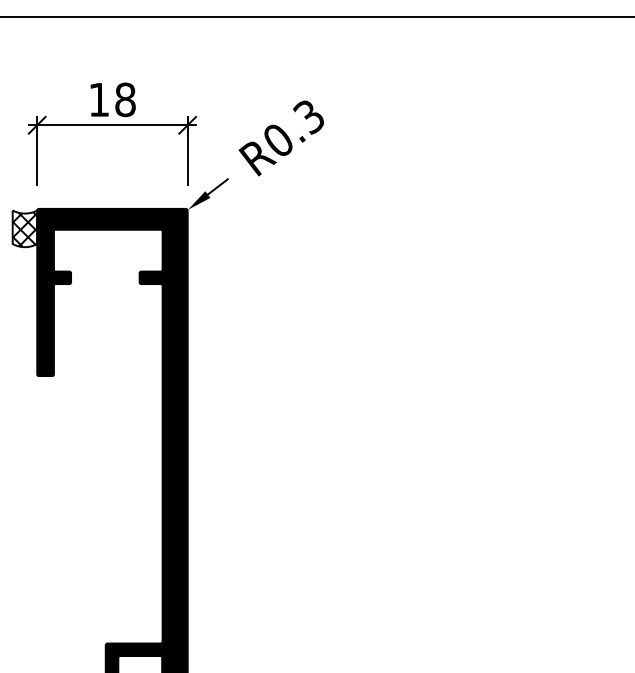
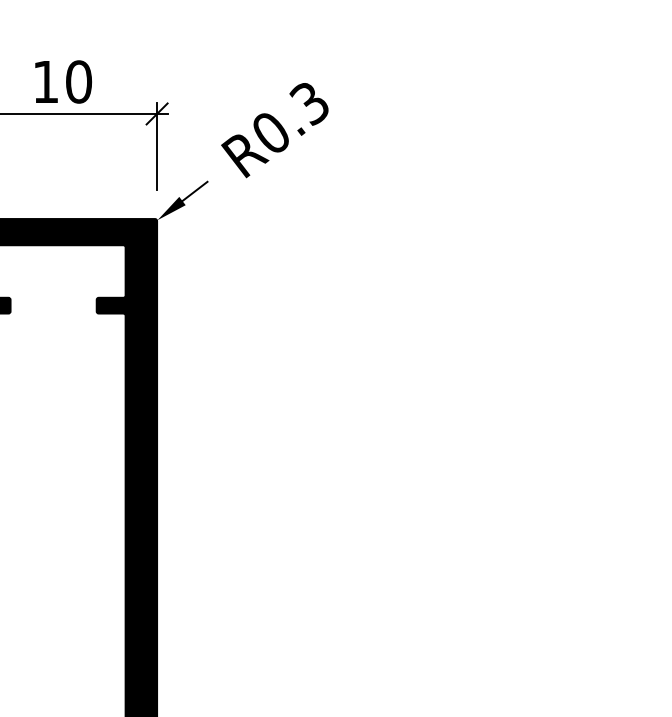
text: (125, 99) -> (78, 81), 18 -> 10

